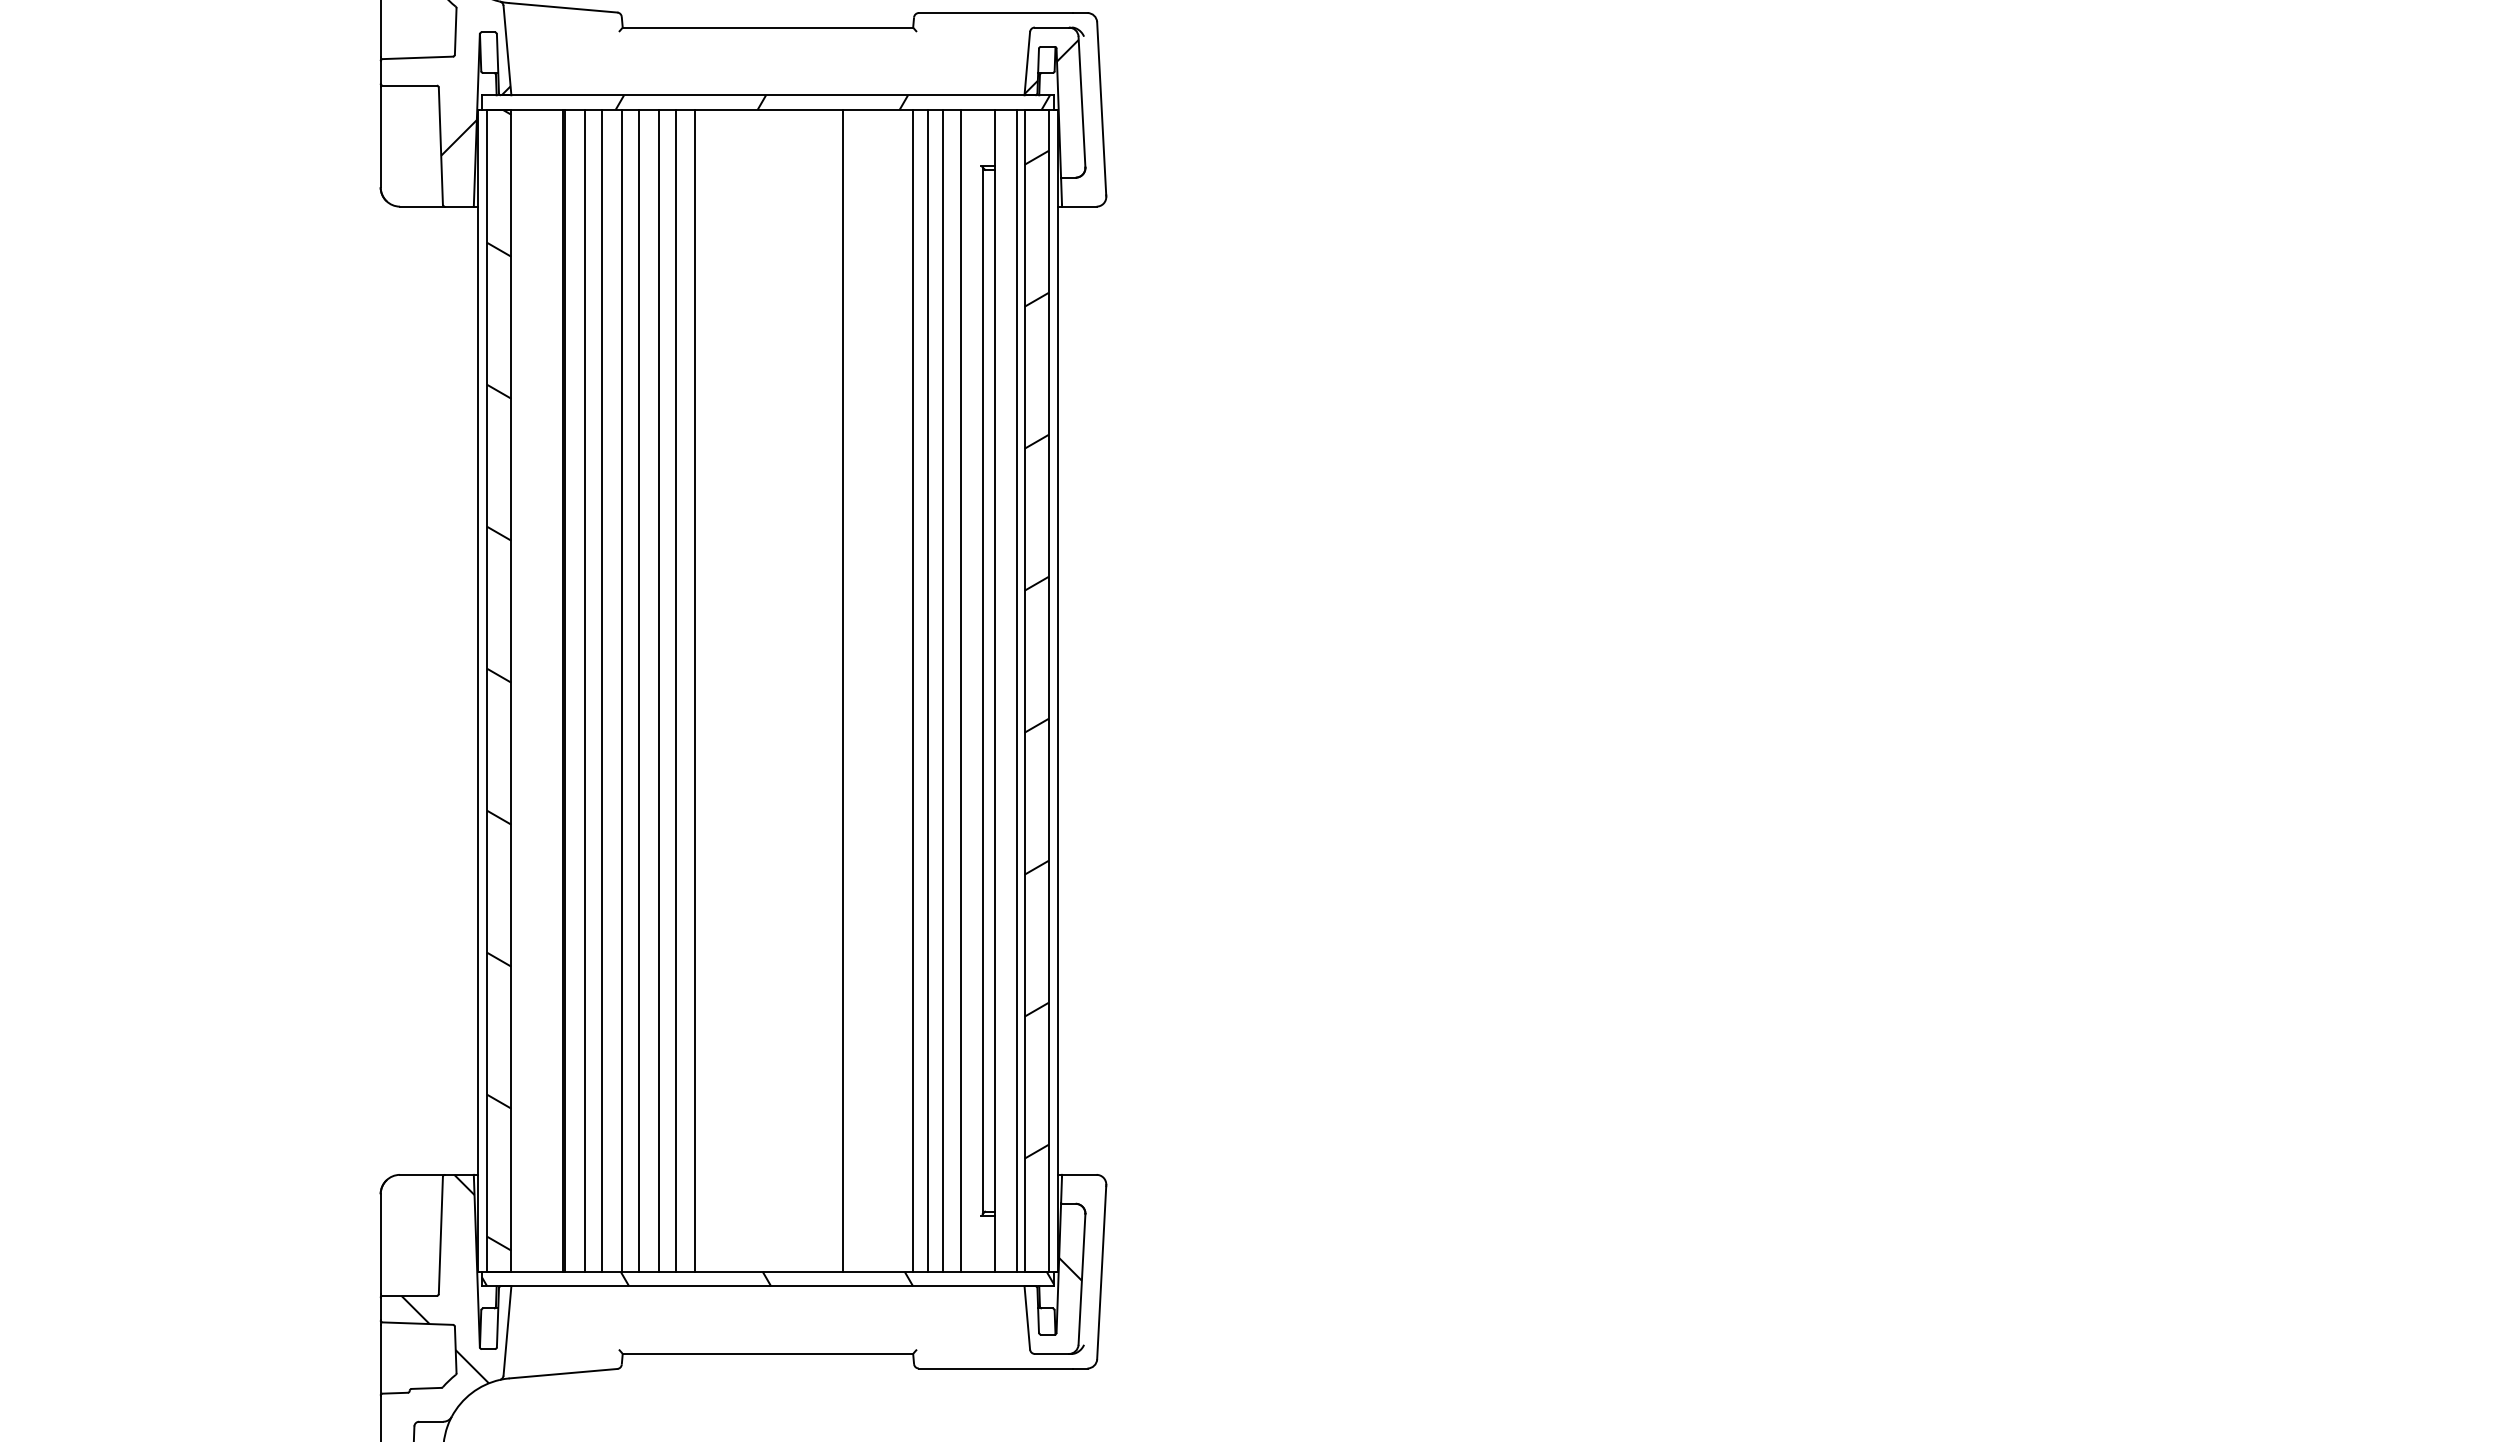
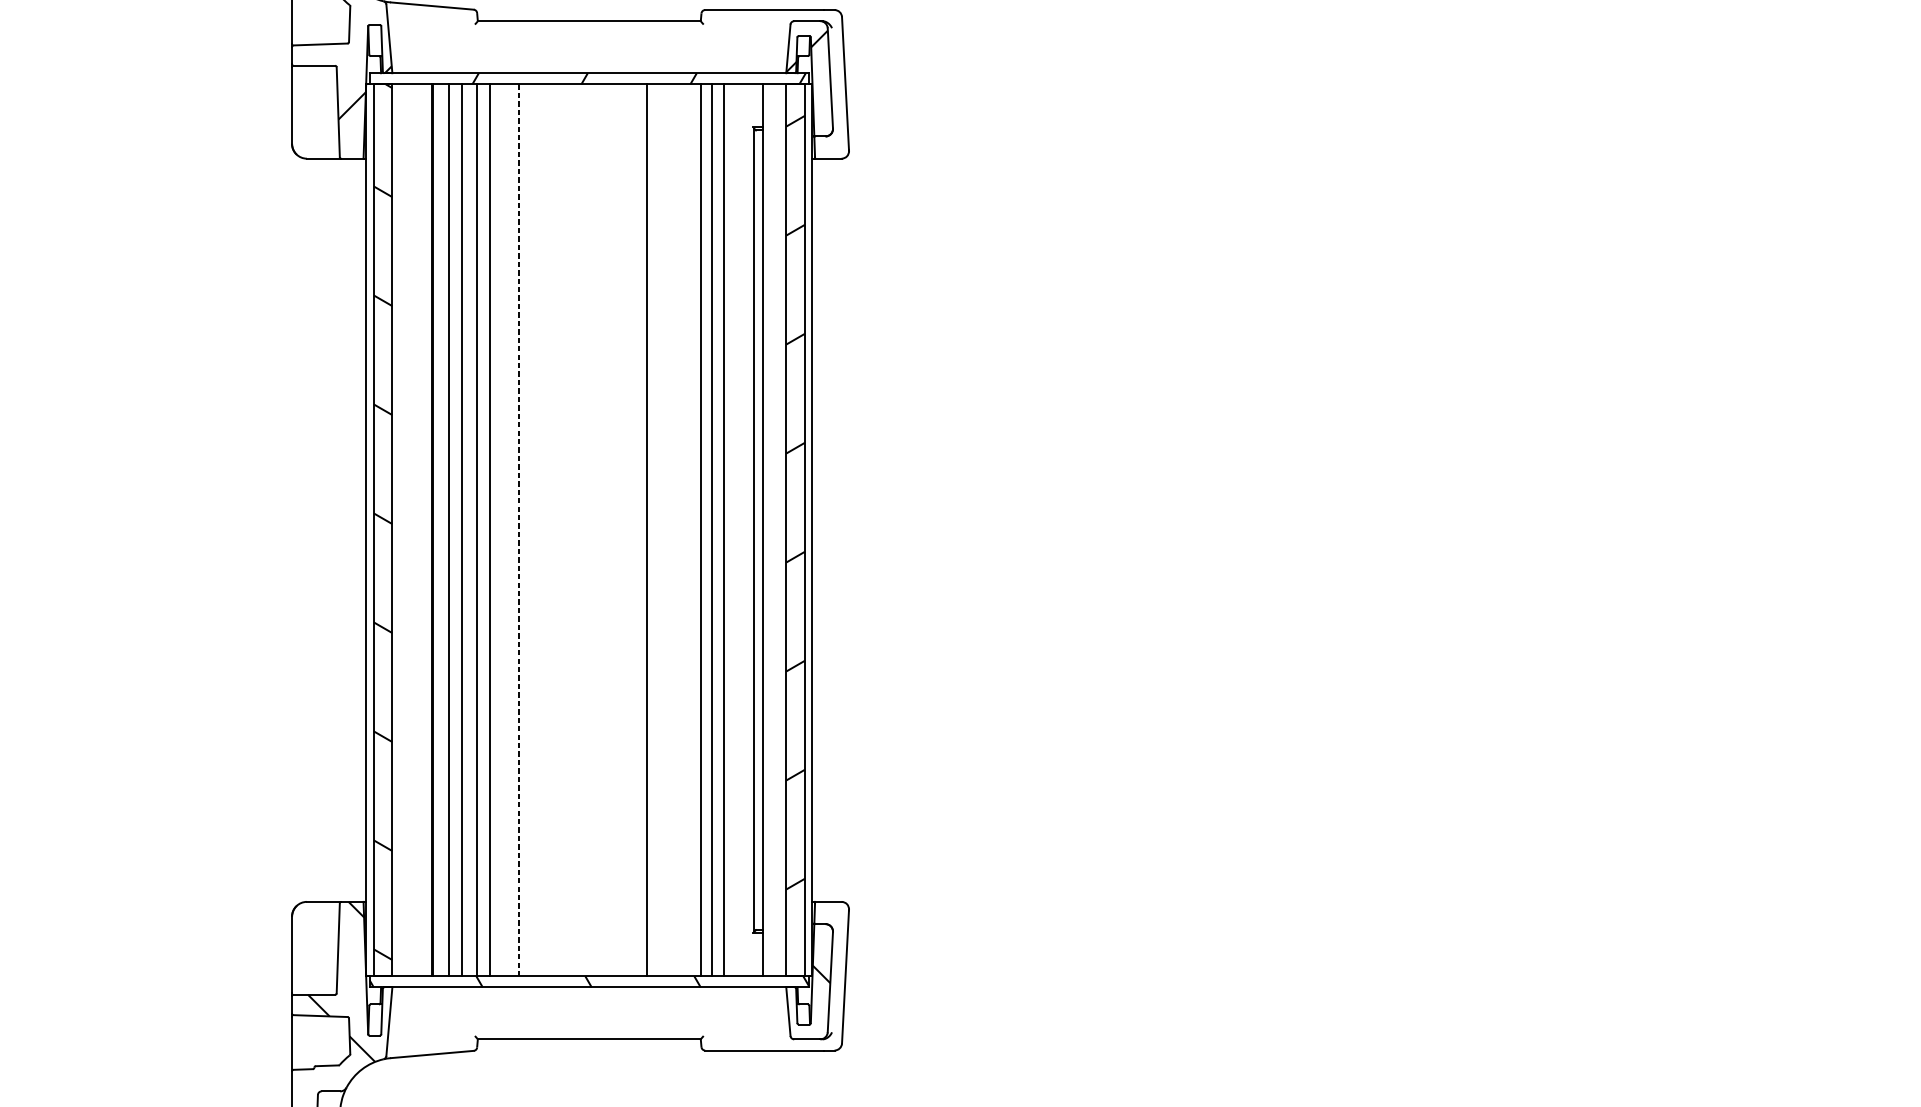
line: (658, 690) -> (505, 530), removed
line: (675, 690) -> (518, 530), solid -> dashed
line: (695, 690) -> (533, 530), removed
line: (960, 690) -> (737, 530), removed
line: (1016, 690) -> (780, 530), removed

